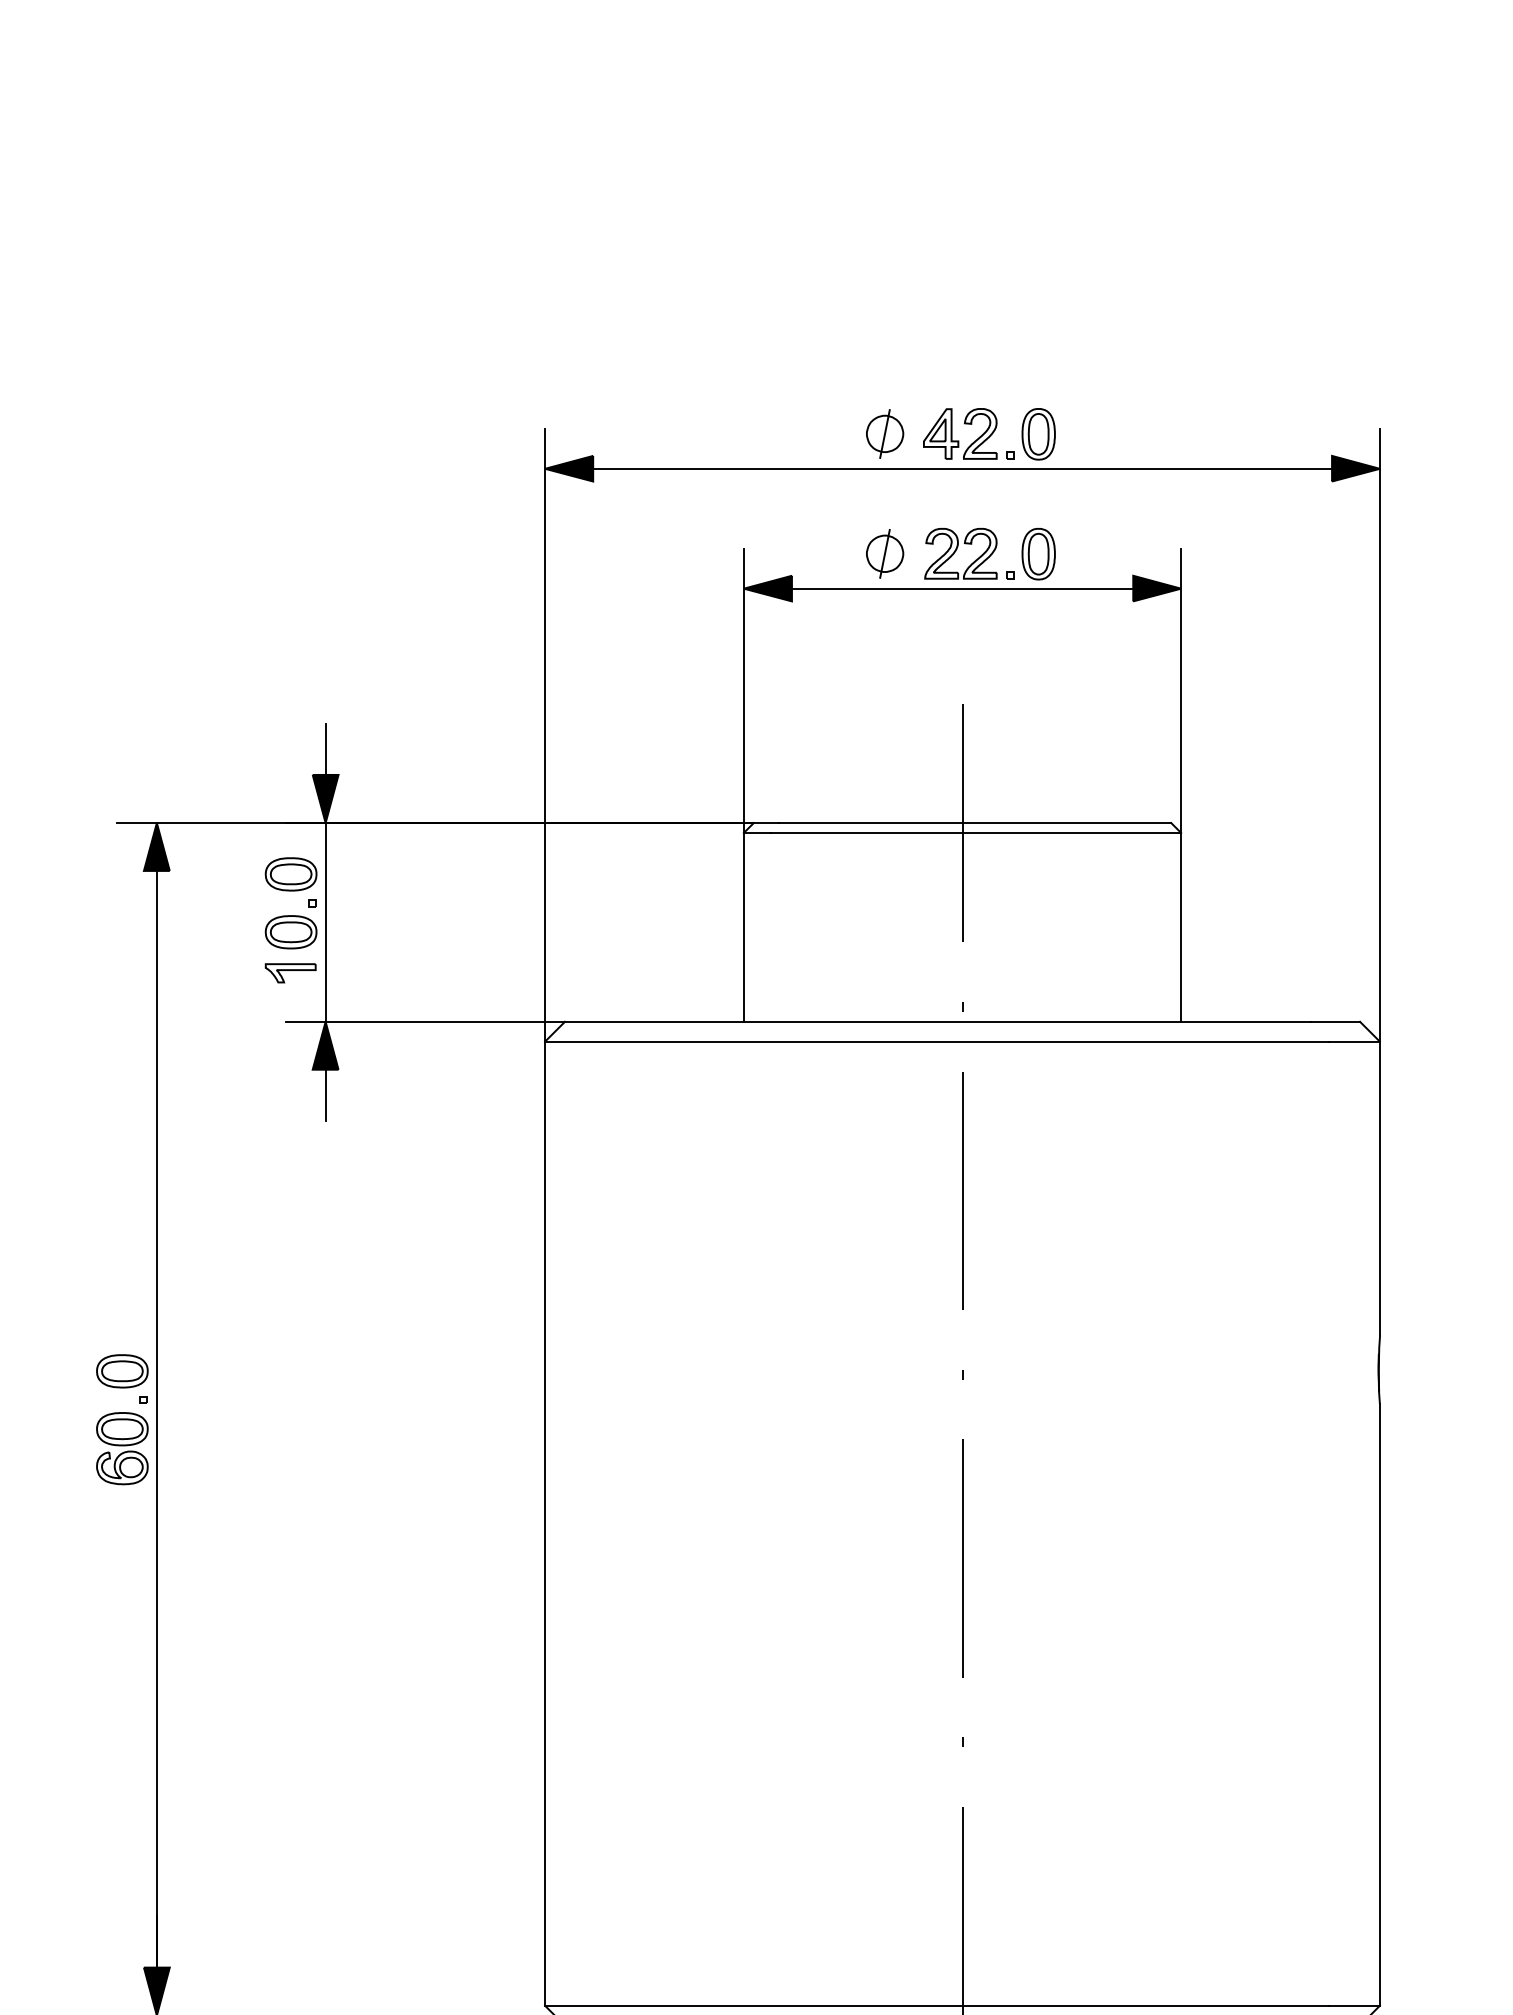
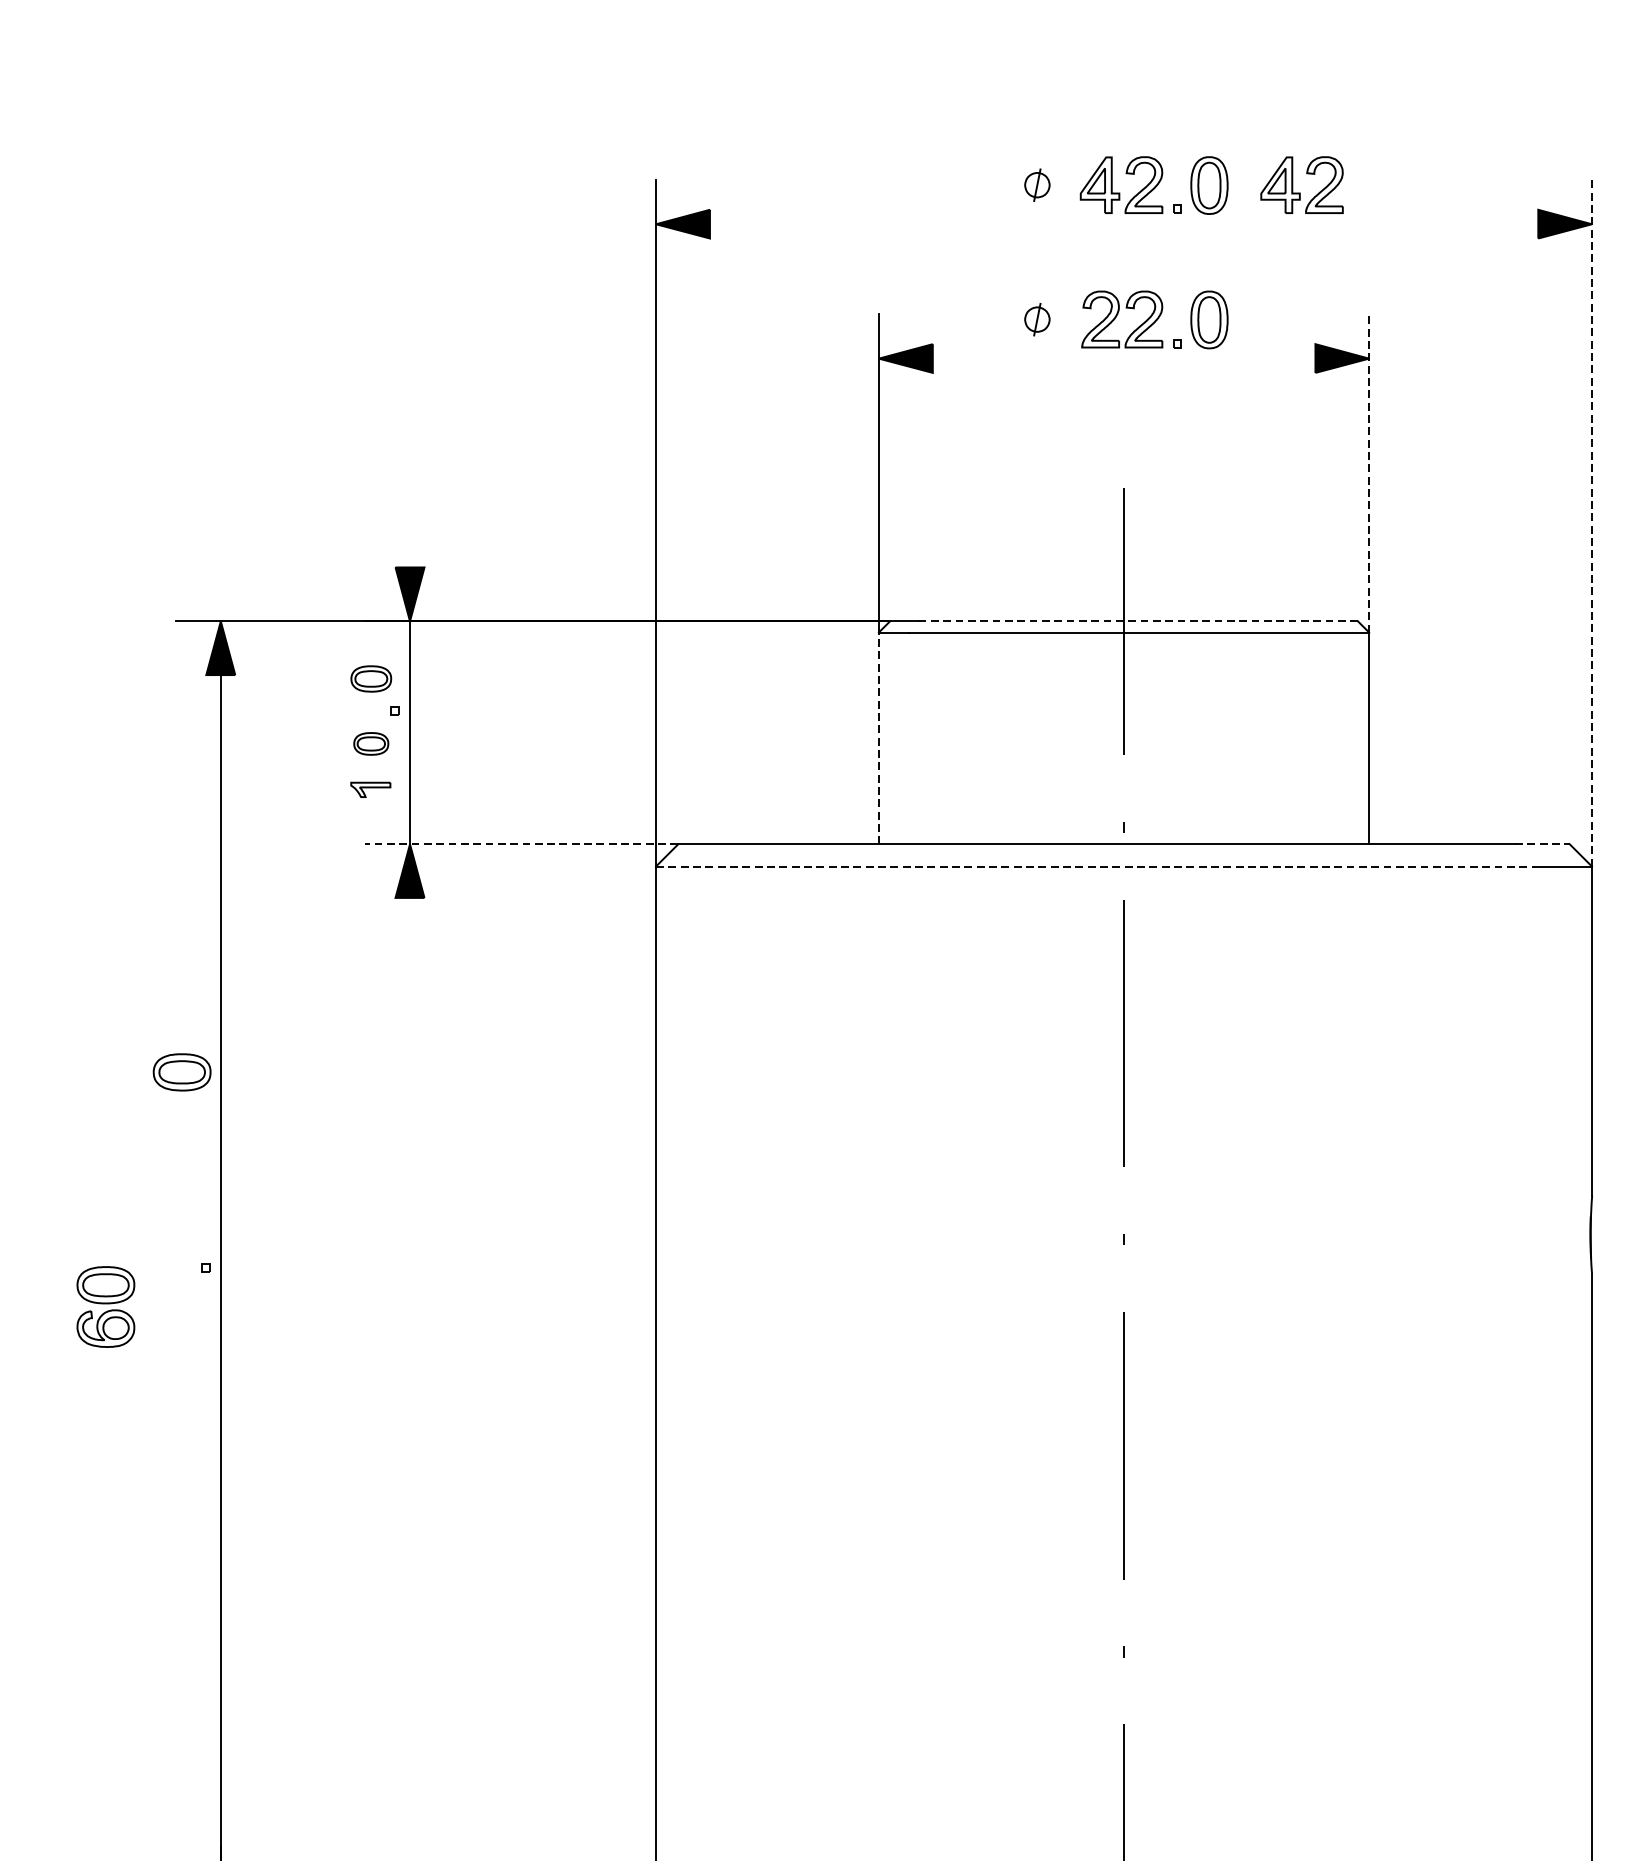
part: (885, 433) -> (1037, 184), size x0.6
part: (1120, 440) -> (1301, 192), added
line: (962, 468) -> (1124, 223), removed
part: (885, 553) -> (1037, 319), size x0.6
line: (962, 588) -> (1124, 358), removed
line: (1181, 690) -> (1369, 472), solid -> dashed
line: (1379, 734) -> (1591, 522), solid -> dashed
line: (325, 748) -> (409, 537), removed
line: (975, 823) -> (1138, 621), solid -> dashed
part: (290, 874) -> (370, 679), size x0.7
line: (743, 926) -> (878, 737), solid -> dashed
part: (290, 932) -> (370, 744), size x0.6
part: (290, 973) -> (370, 790), size x0.7
line: (425, 1021) -> (521, 843), solid -> dashed
line: (1336, 1021) -> (1543, 843), solid -> dashed
line: (936, 1041) -> (1094, 866), solid -> dashed
line: (325, 1095) -> (409, 926), removed
part: (122, 1371) -> (182, 1072), moved
part: (122, 1448) -> (106, 1306), moved

